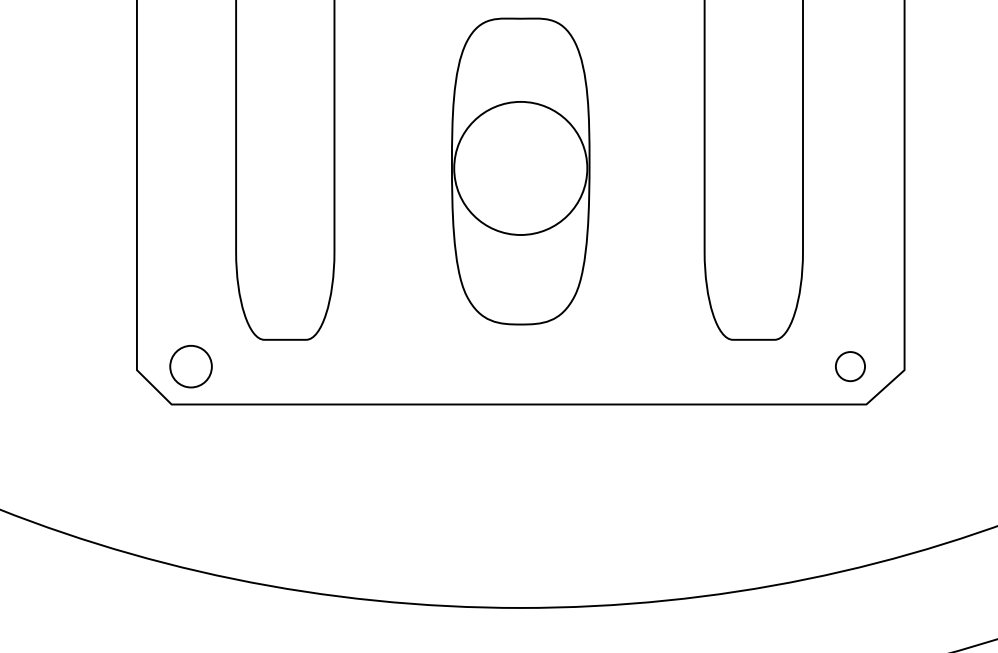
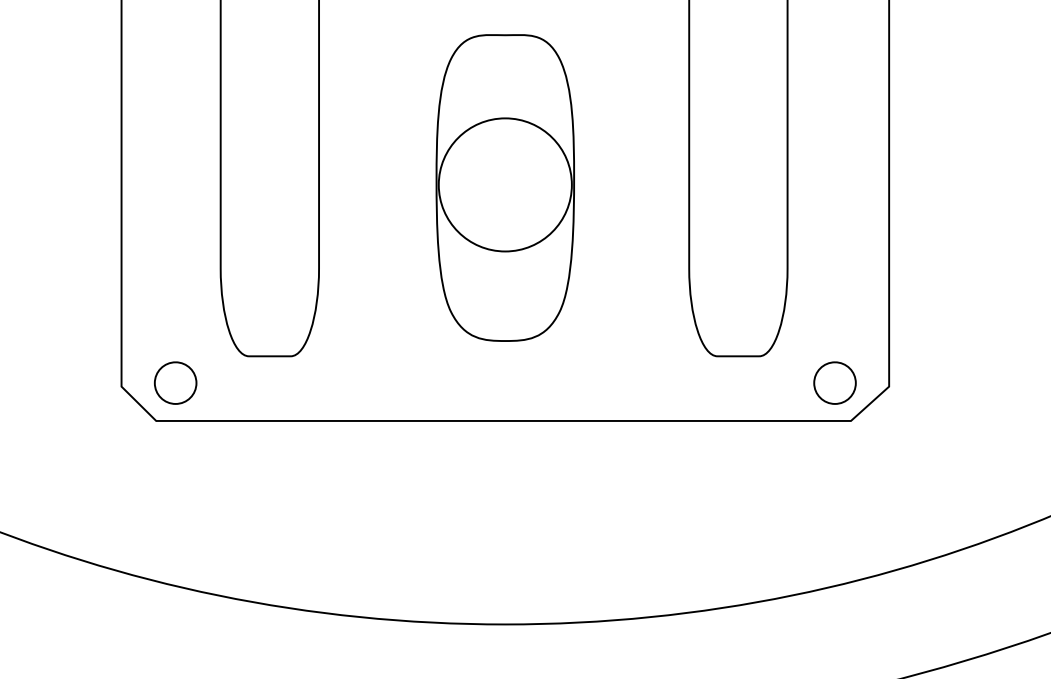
part: (849, 366) -> (834, 382), size x1.43

